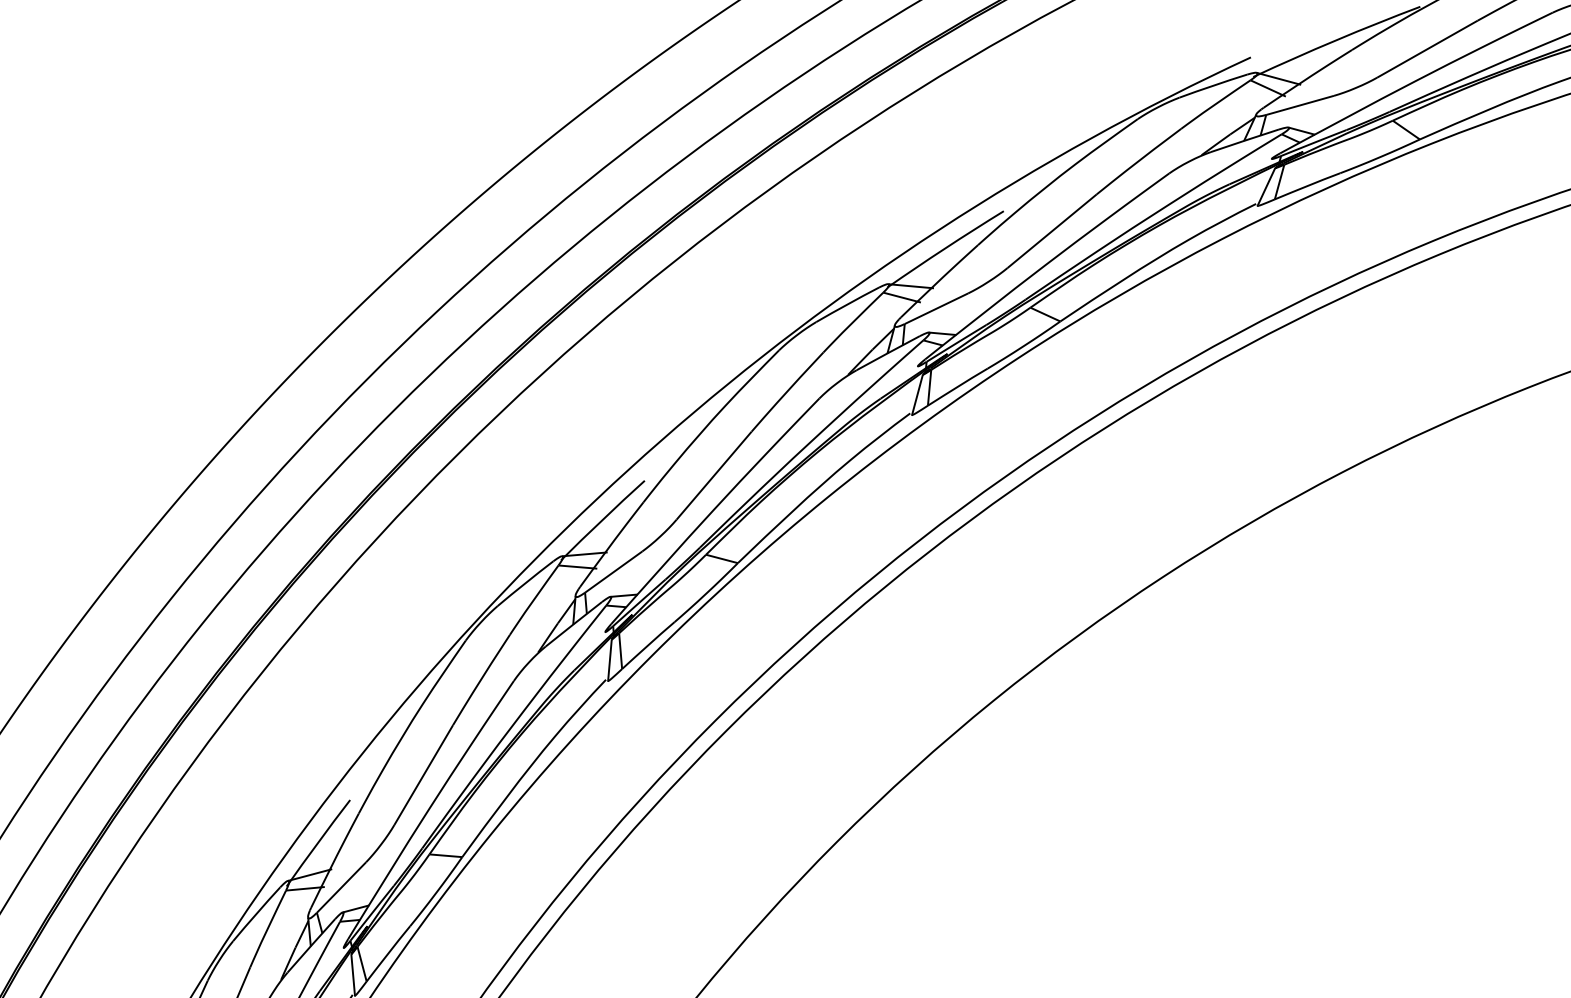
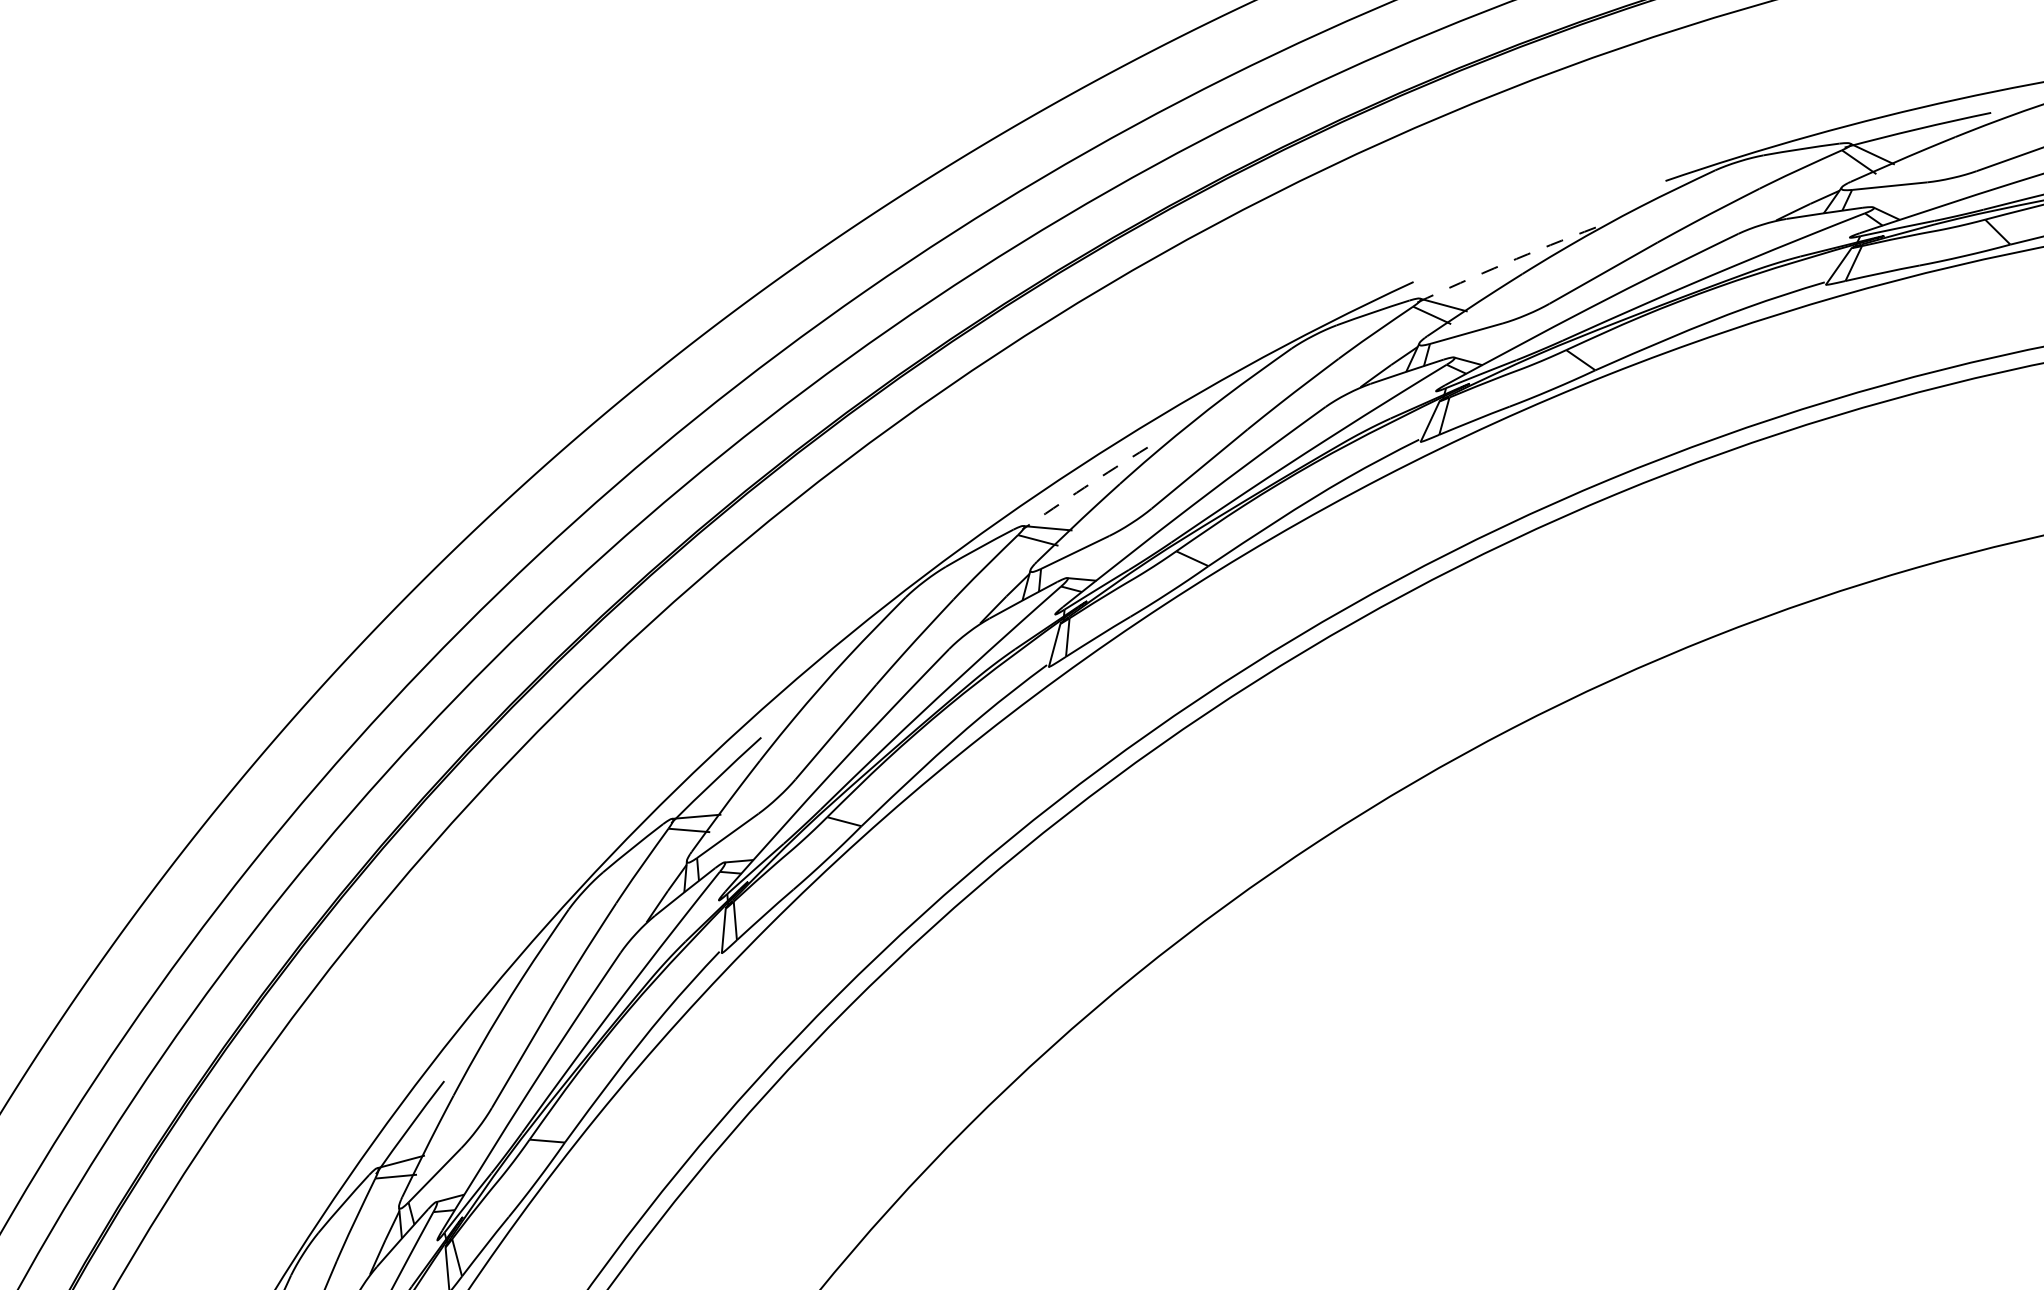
arc: (1336, 40) -> (1505, 263), solid -> dashed
arc: (945, 248) -> (1084, 487), solid -> dashed

